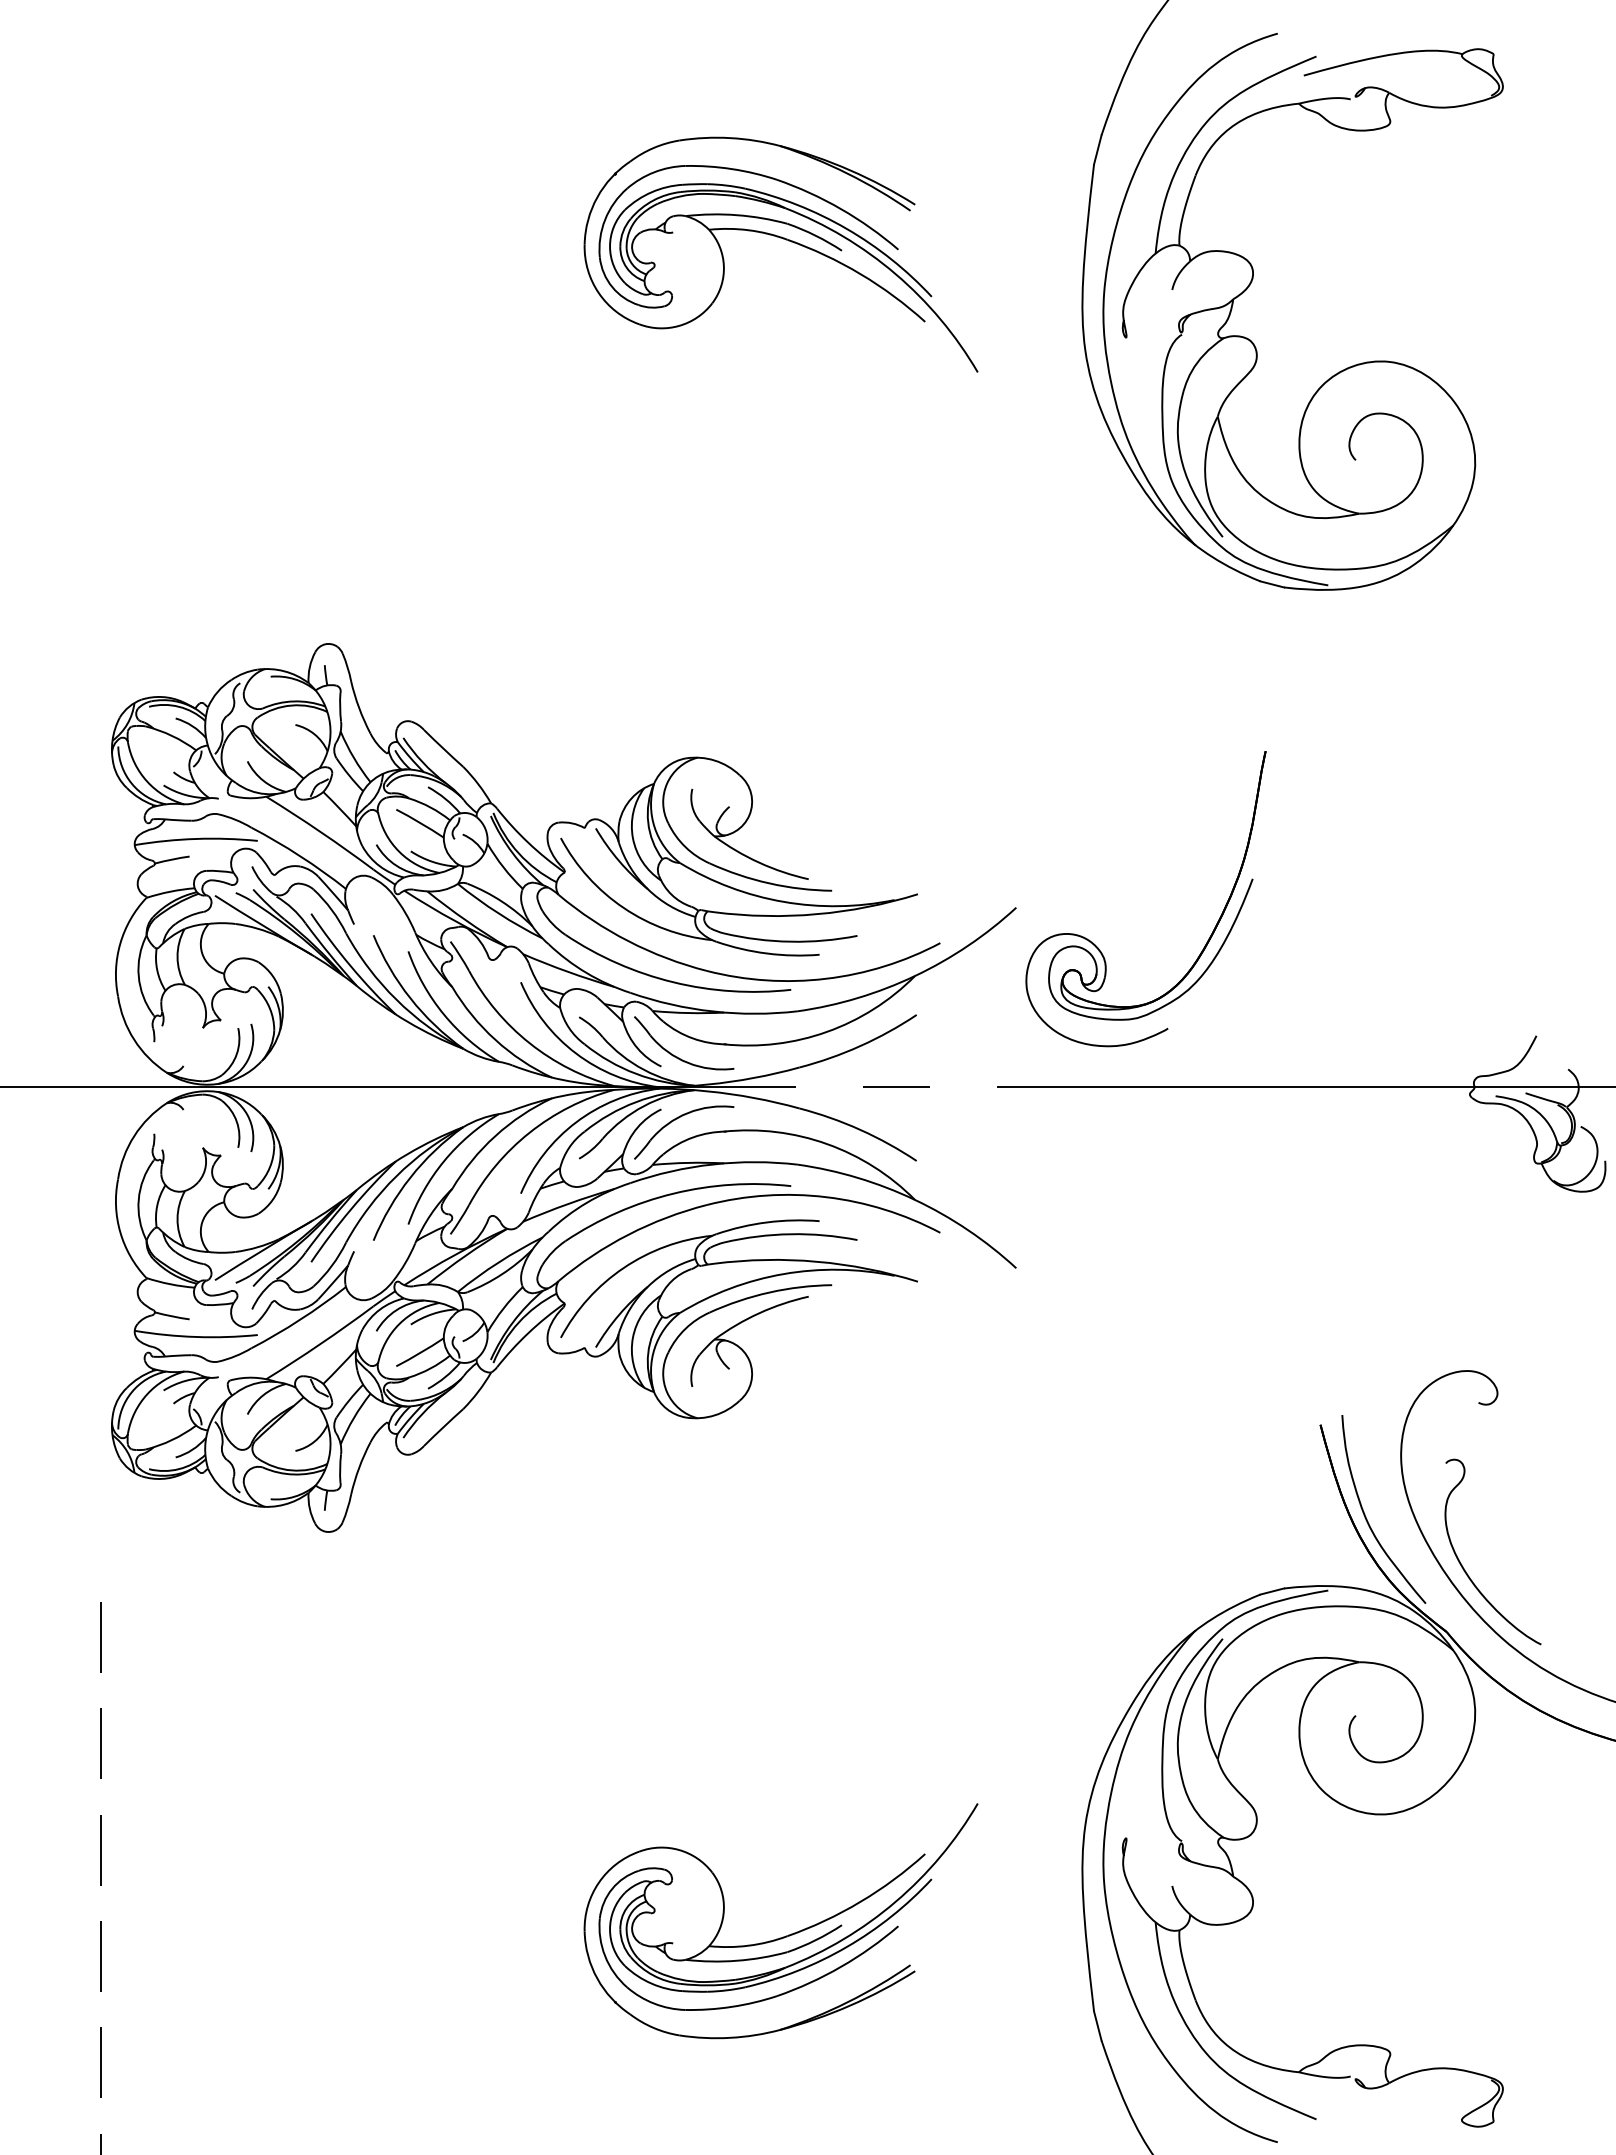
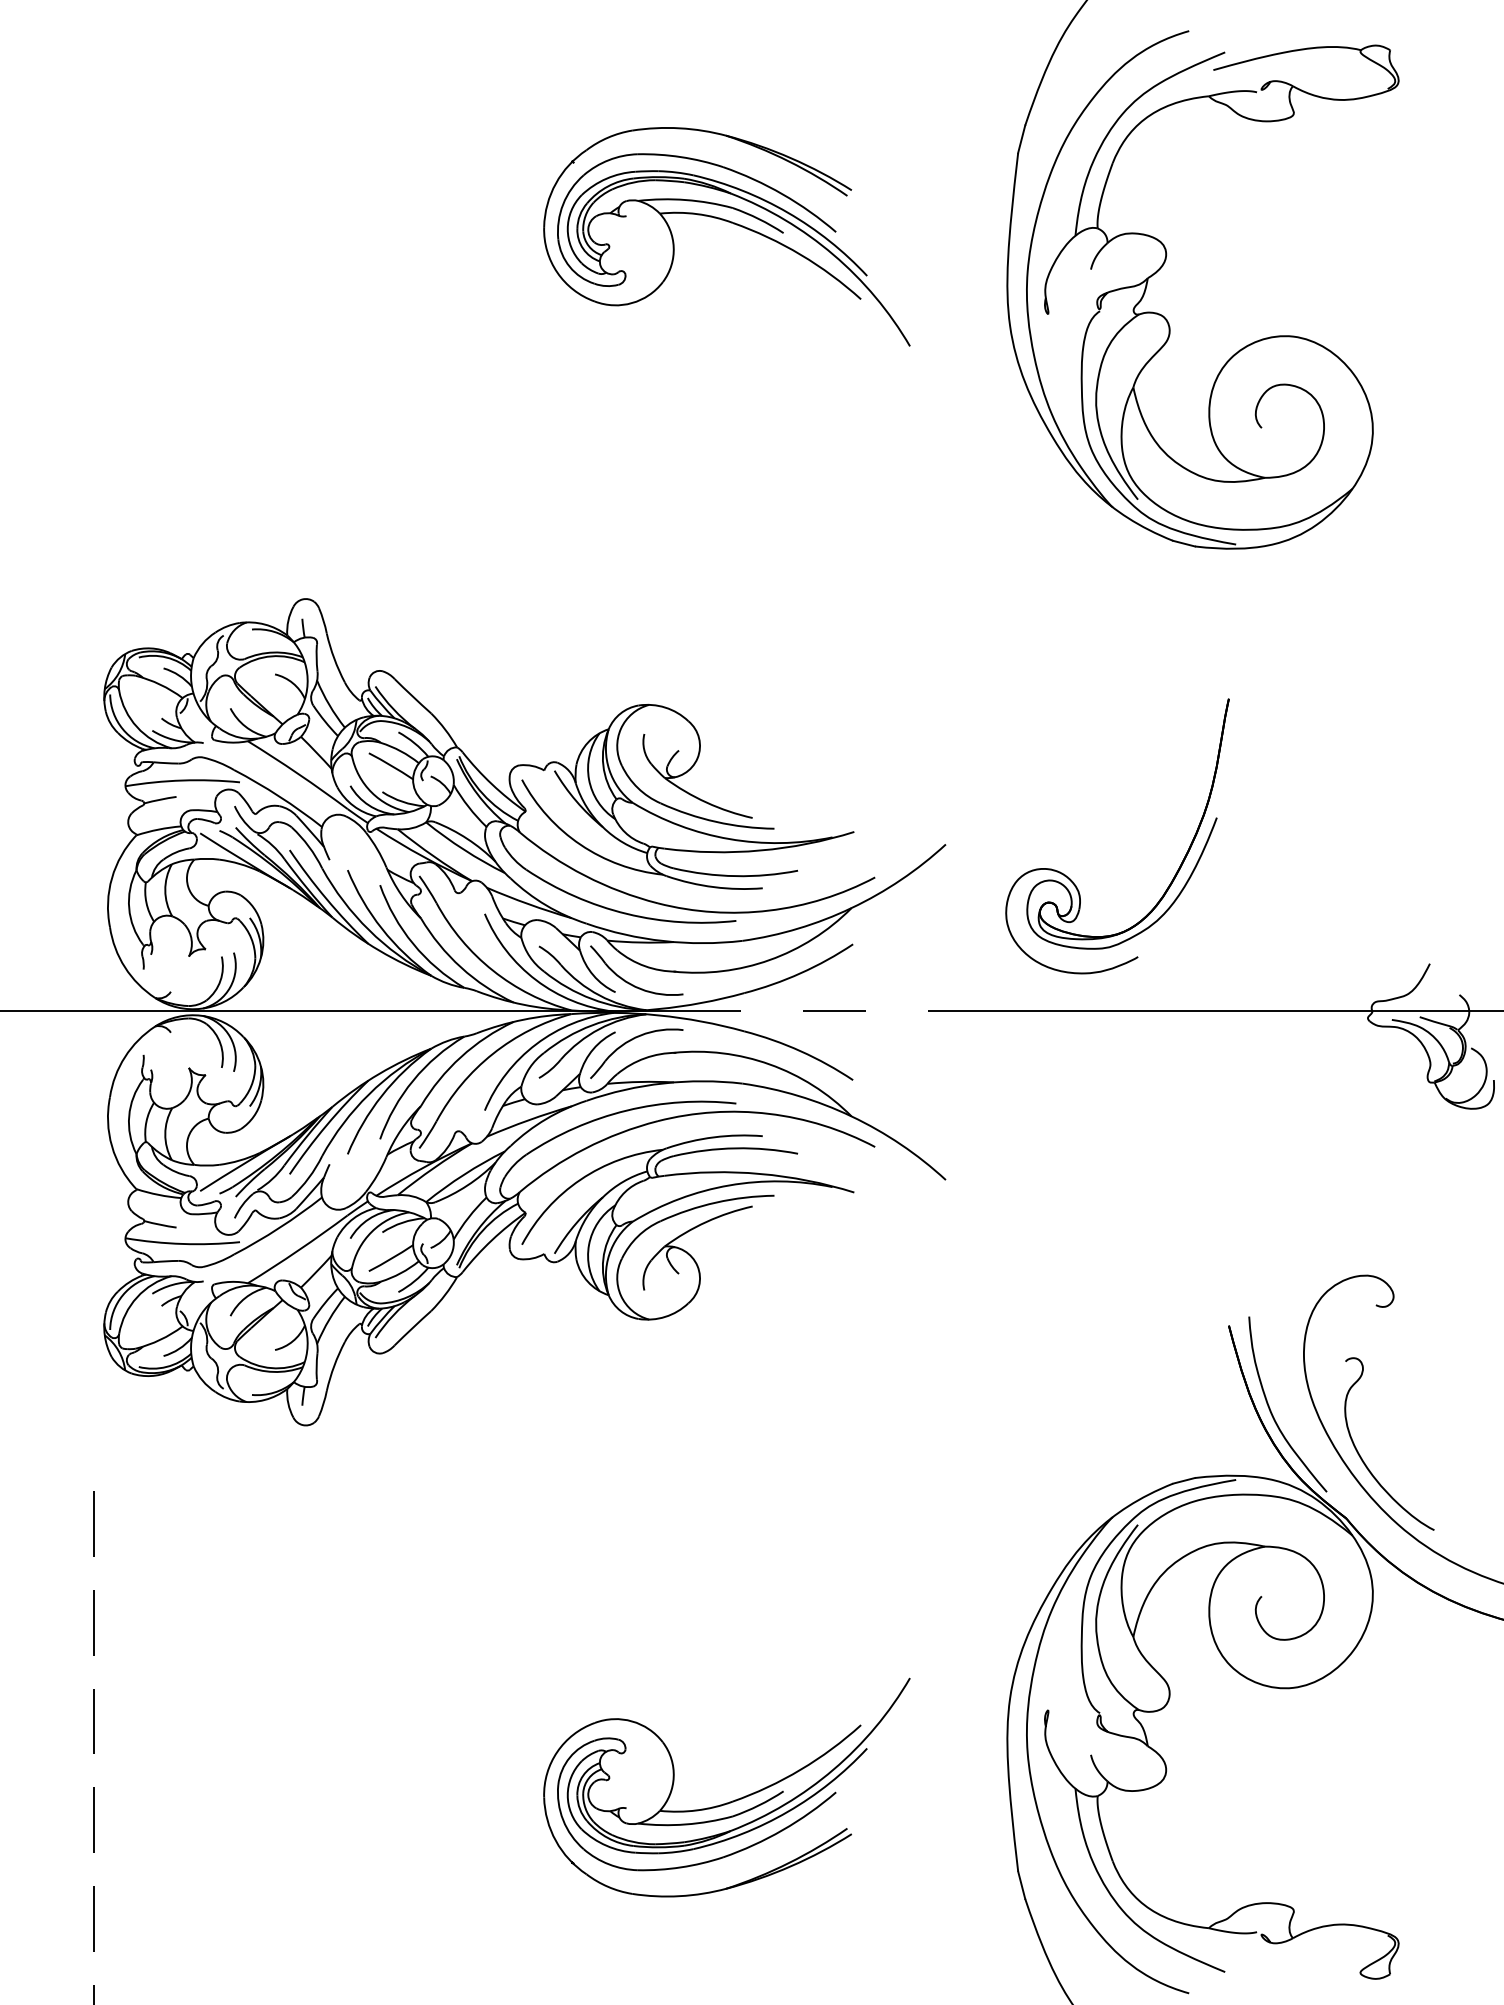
part: (1097, 946) -> (1072, 880), moved

